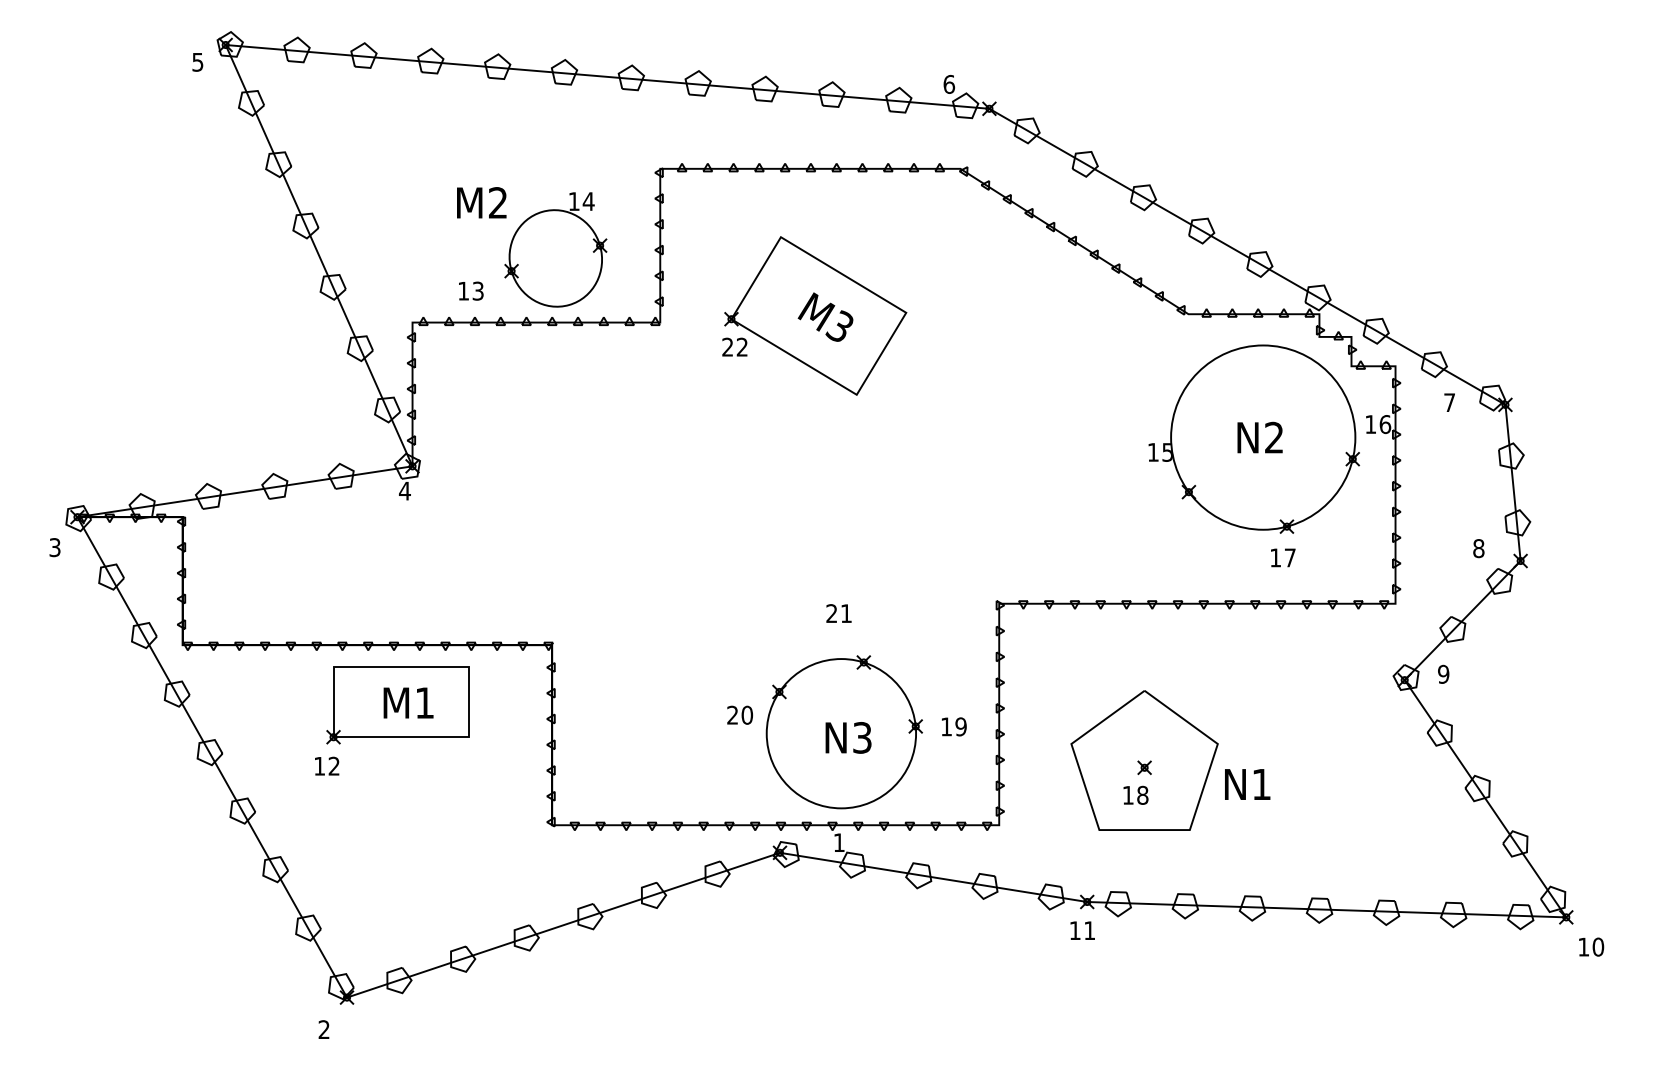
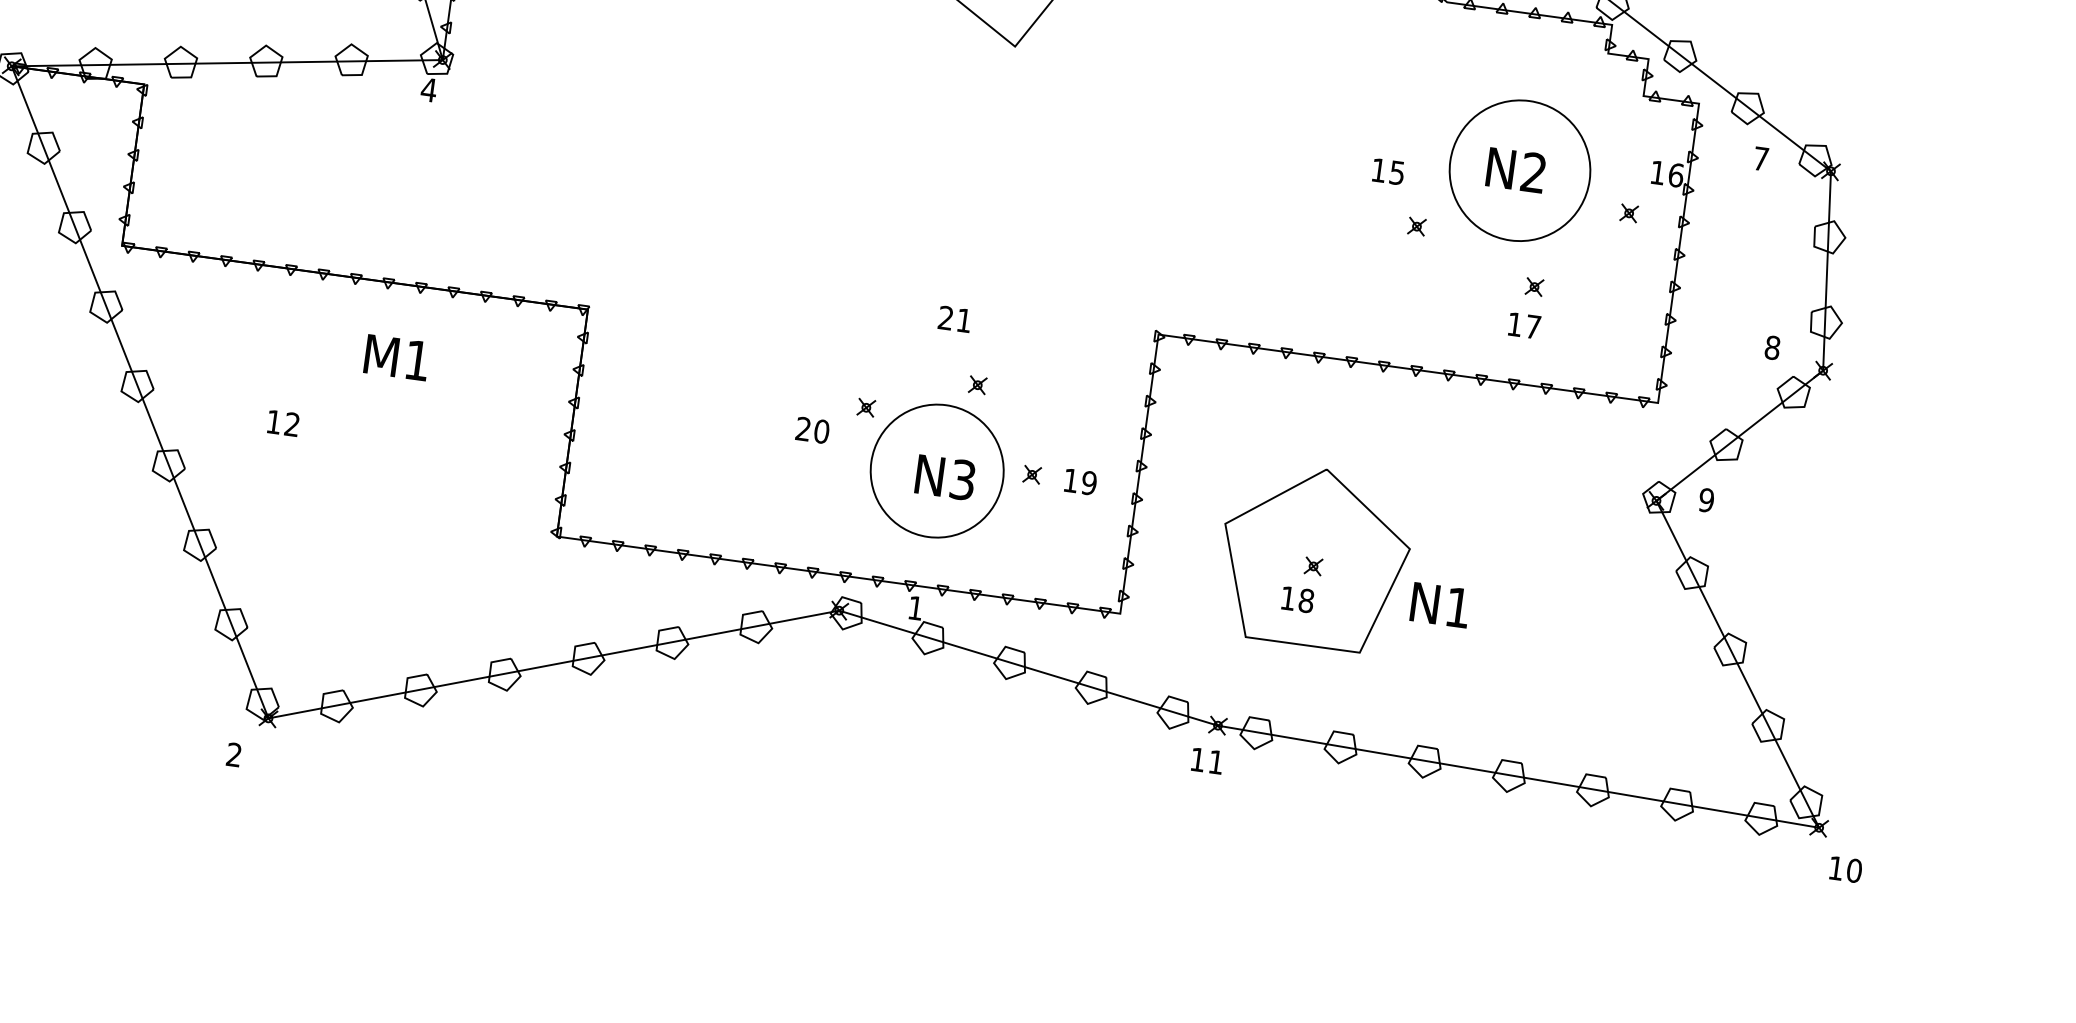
circle: (1263, 437) -> (1520, 170), size x0.6
part: (397, 705) -> (382, 358), removed
circle: (841, 733) -> (937, 470), size x0.7

